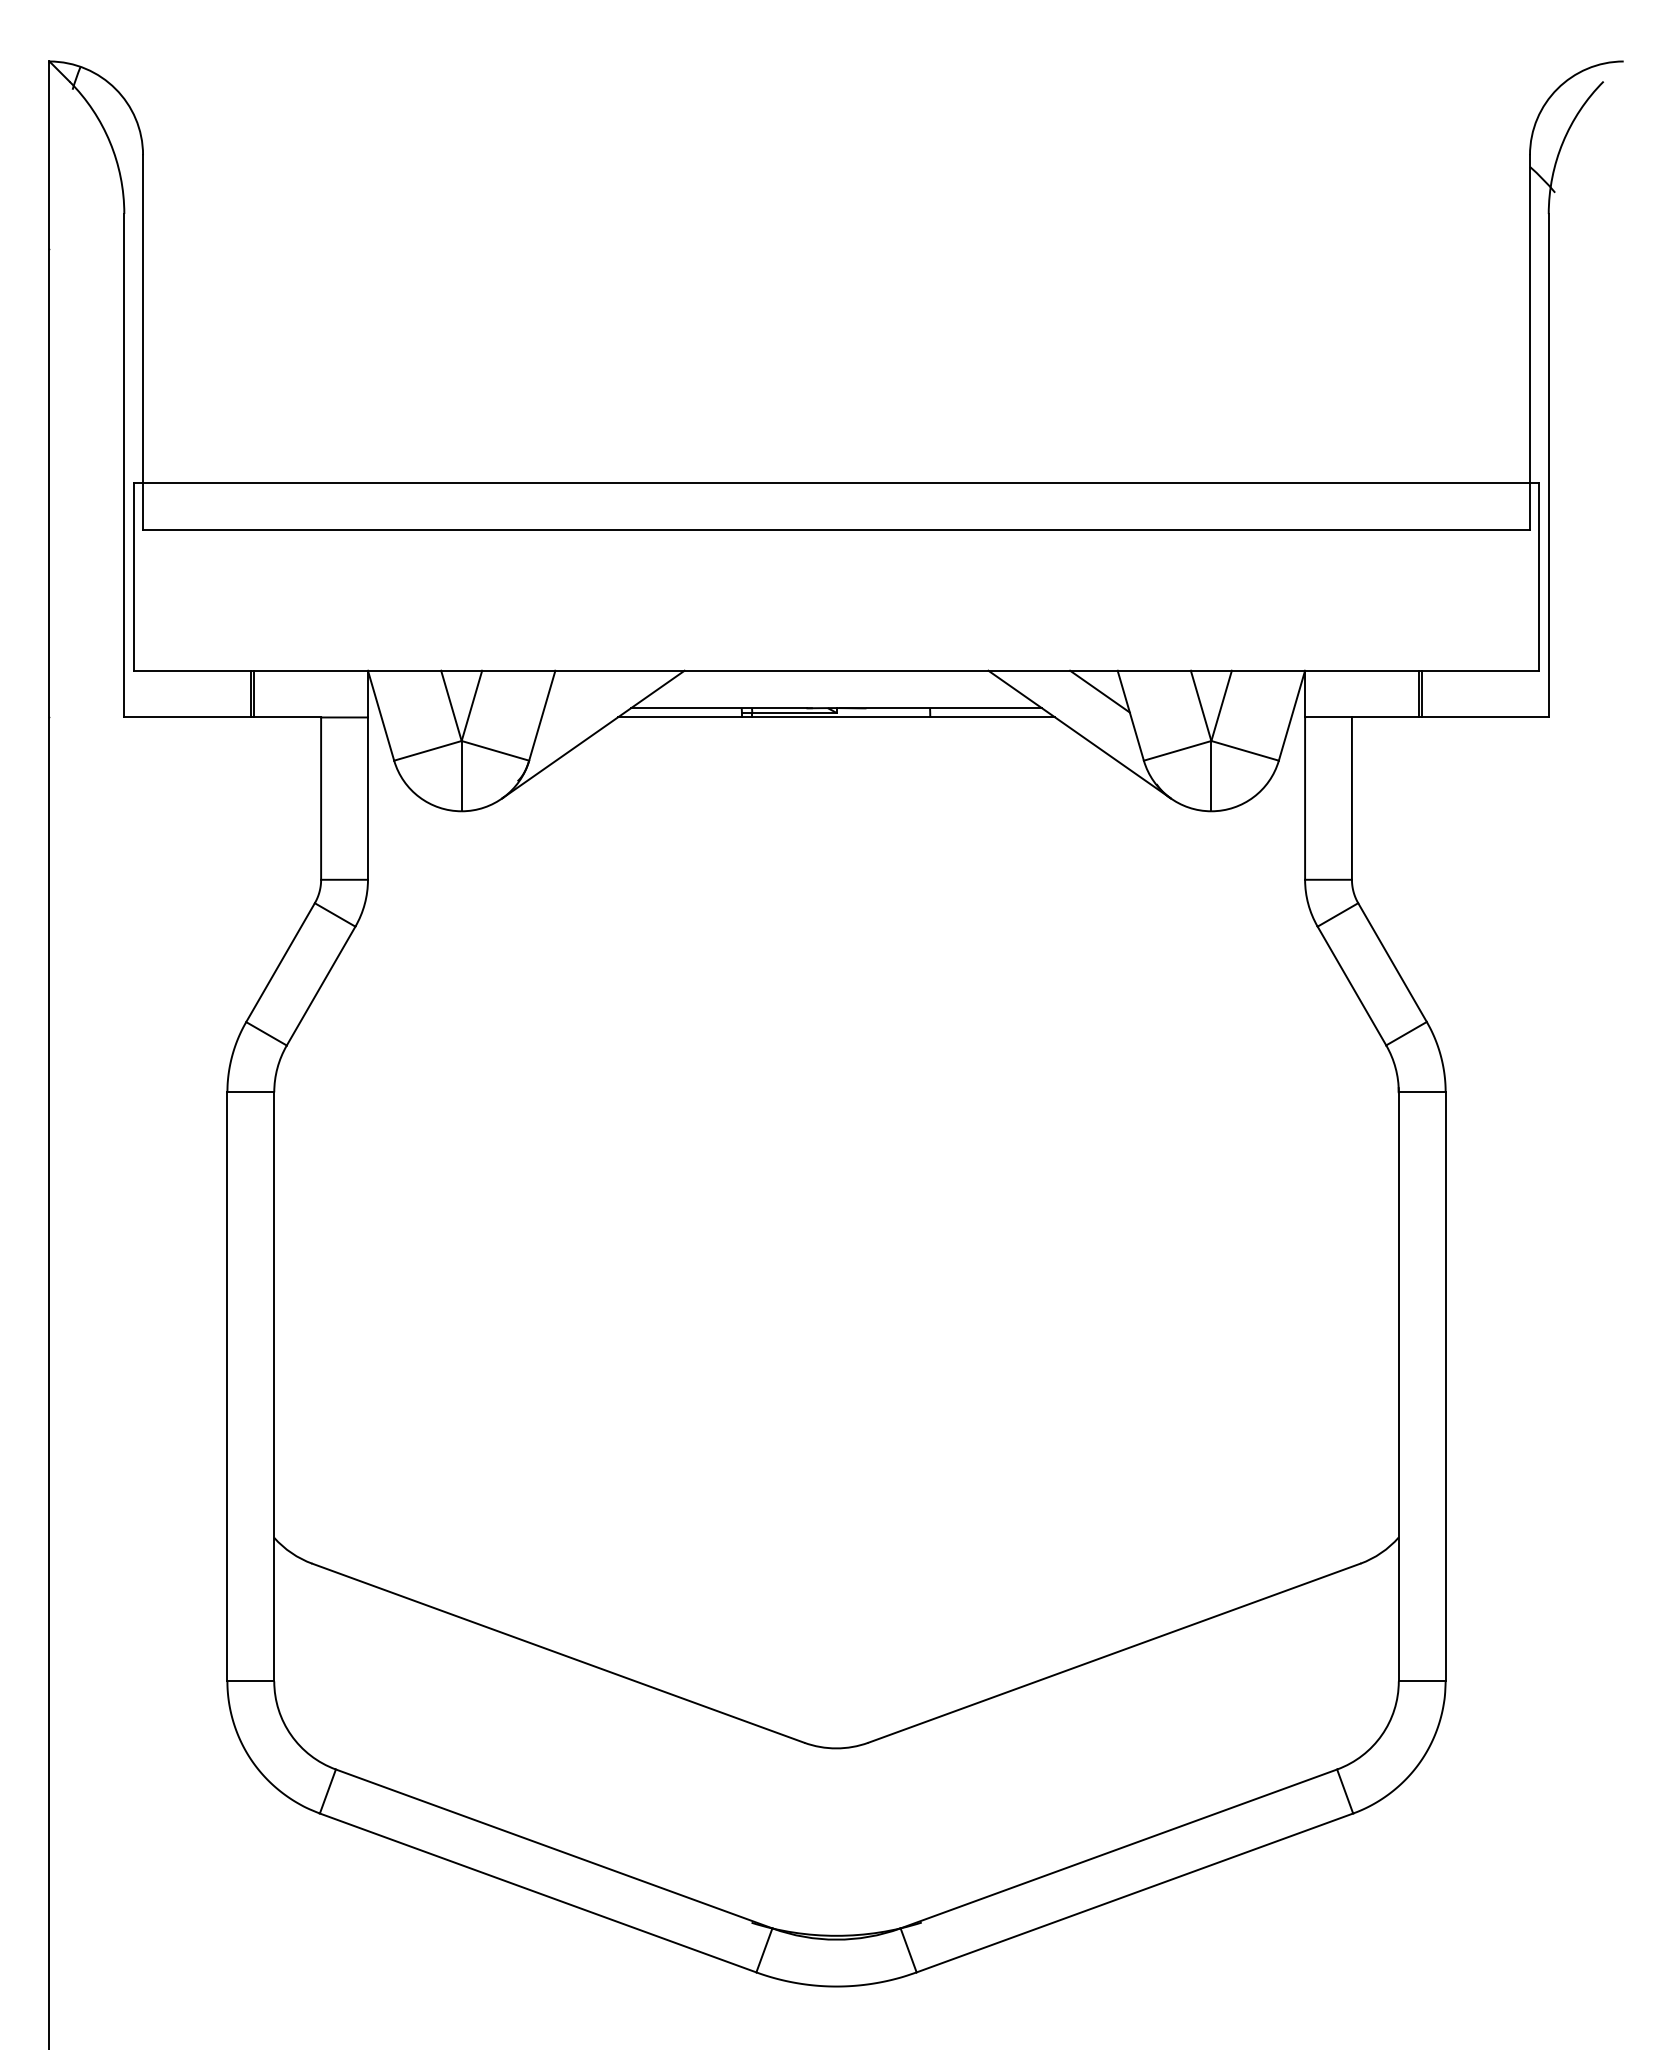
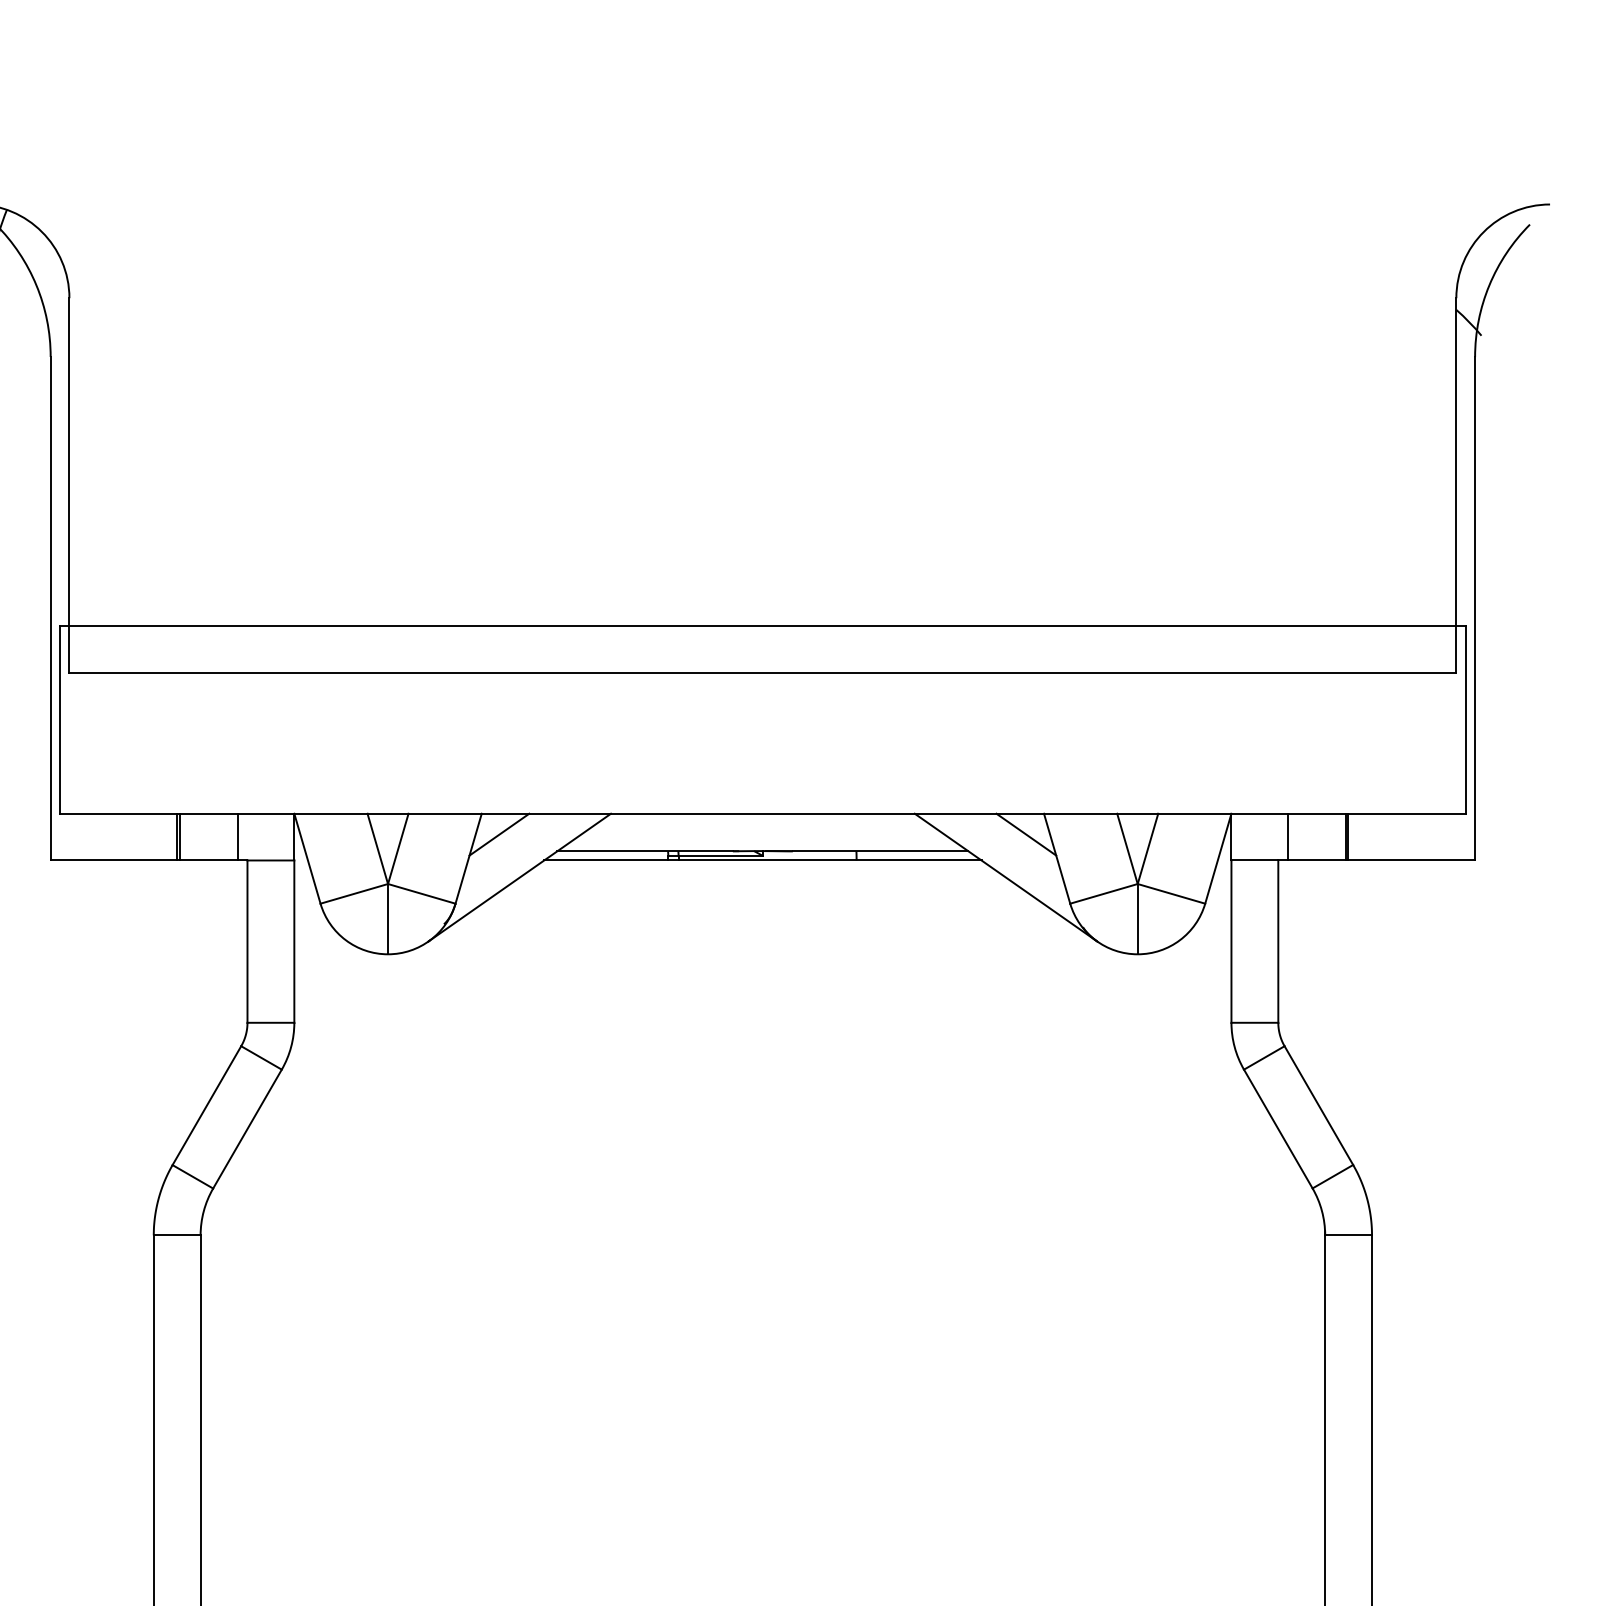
line: (572, 691) -> (498, 834), added
line: (311, 693) -> (237, 836), added
line: (1361, 693) -> (1287, 836), added

